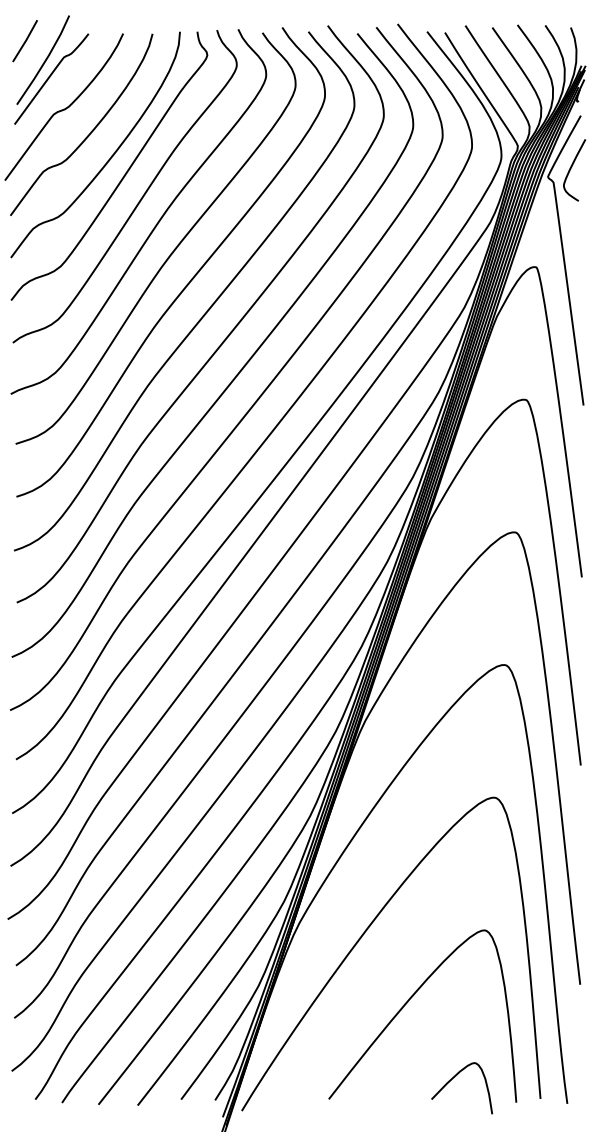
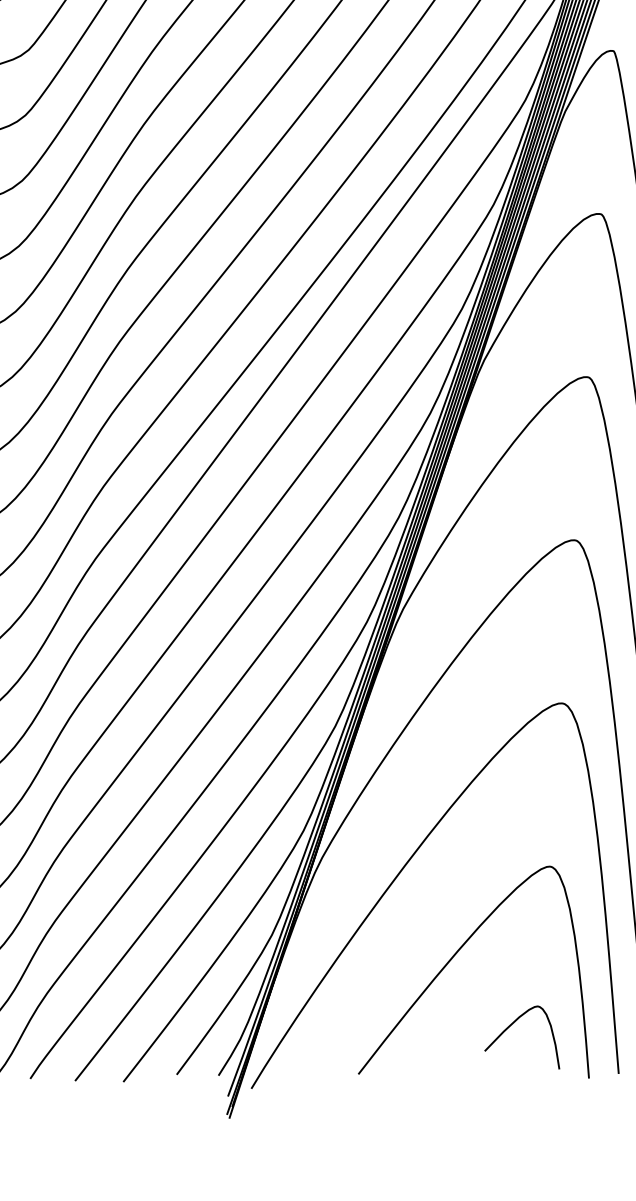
curve: (455, 1077) -> (514, 1024), moved

